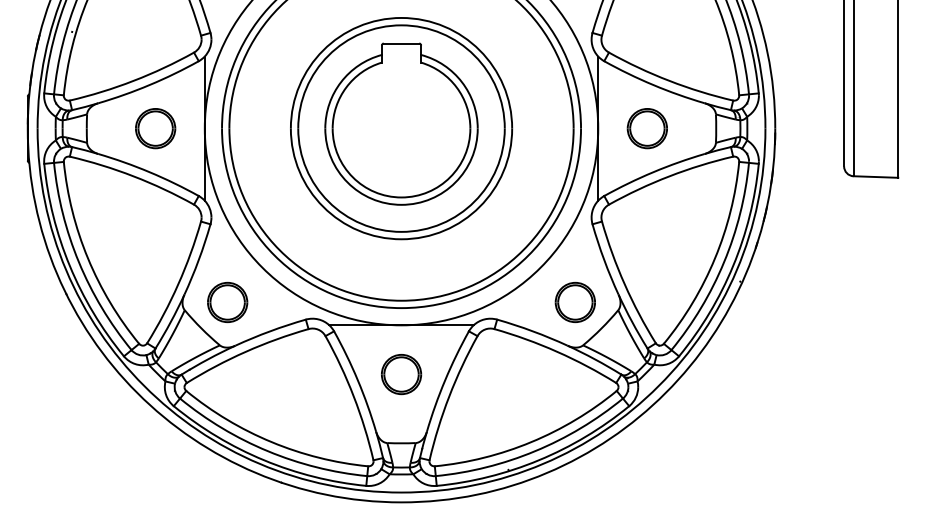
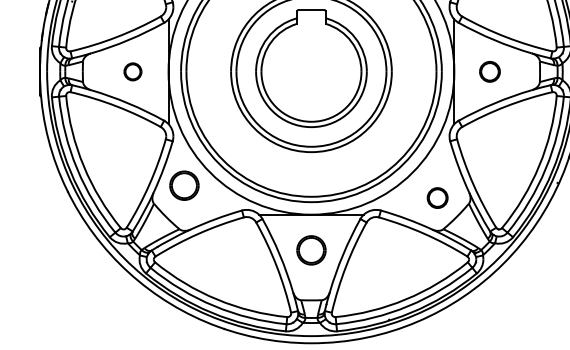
part: (155, 128) -> (132, 71), size x0.6
part: (646, 128) -> (489, 71), size x0.7
part: (227, 302) -> (184, 185), moved
part: (574, 302) -> (437, 198), size x0.7

